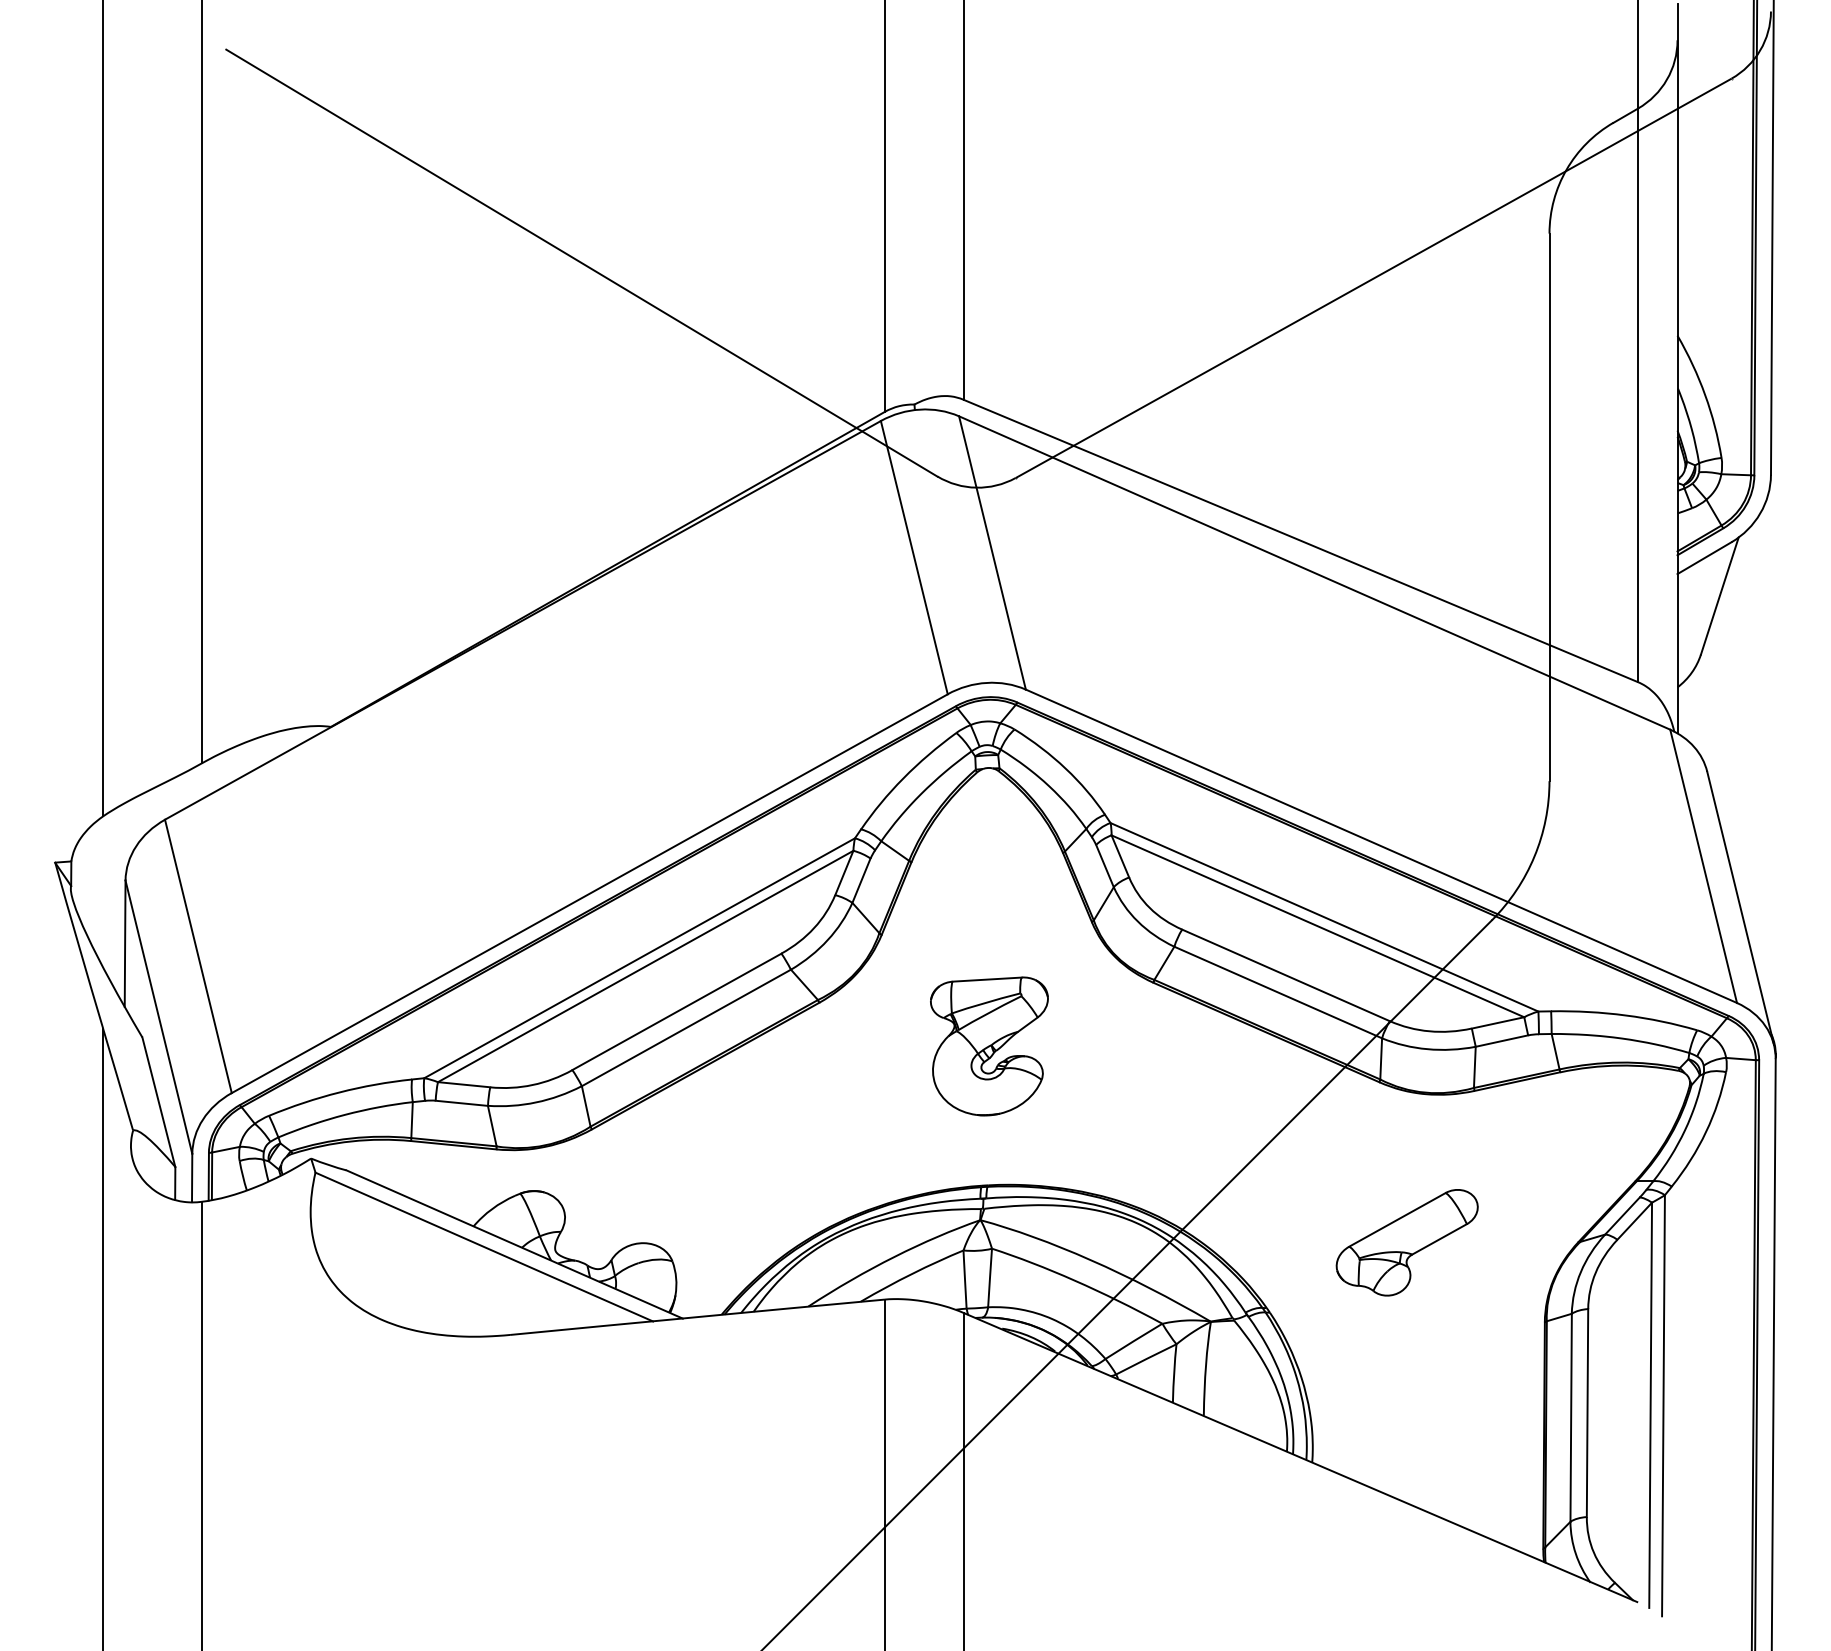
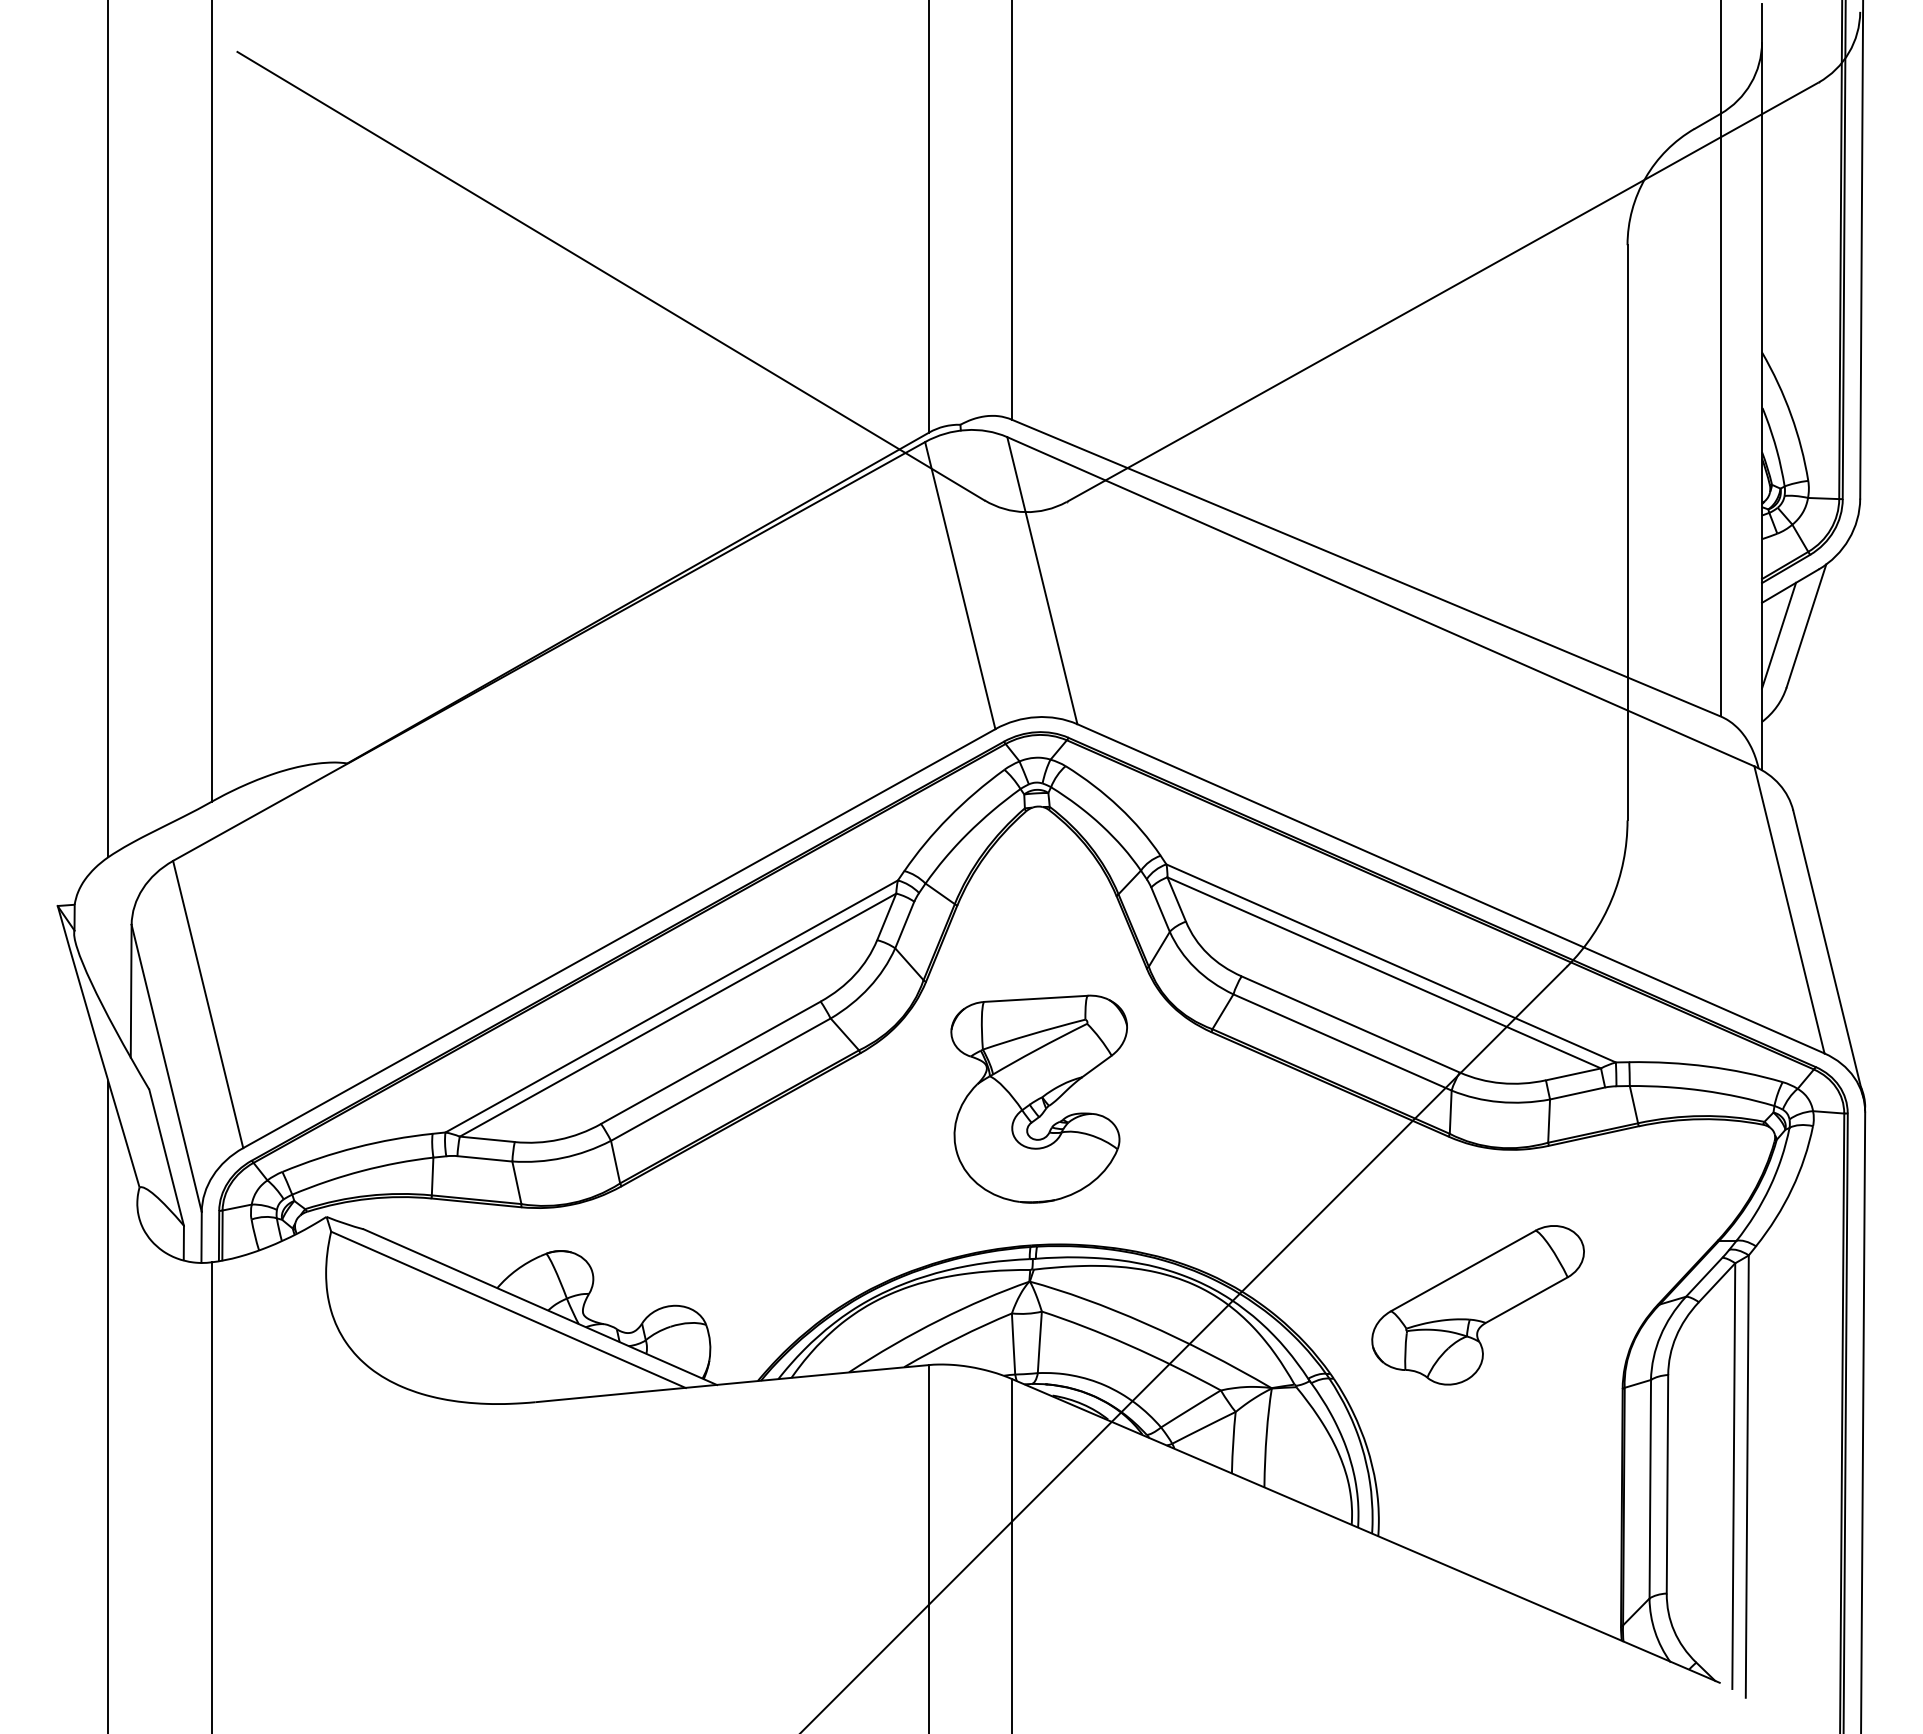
line: (1694, 605) -> (1779, 635), added
part: (988, 1045) -> (1038, 1098), size x1.43
part: (1406, 1242) -> (1477, 1305), size x1.43

